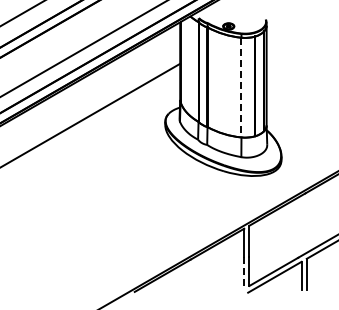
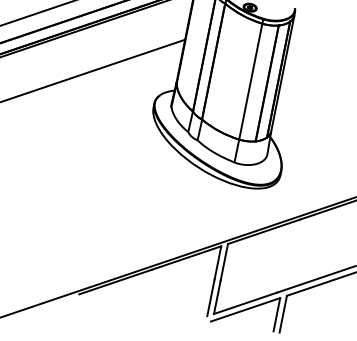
line: (241, 87) -> (250, 81), dashed -> solid
line: (244, 273) -> (211, 298), dashed -> solid

